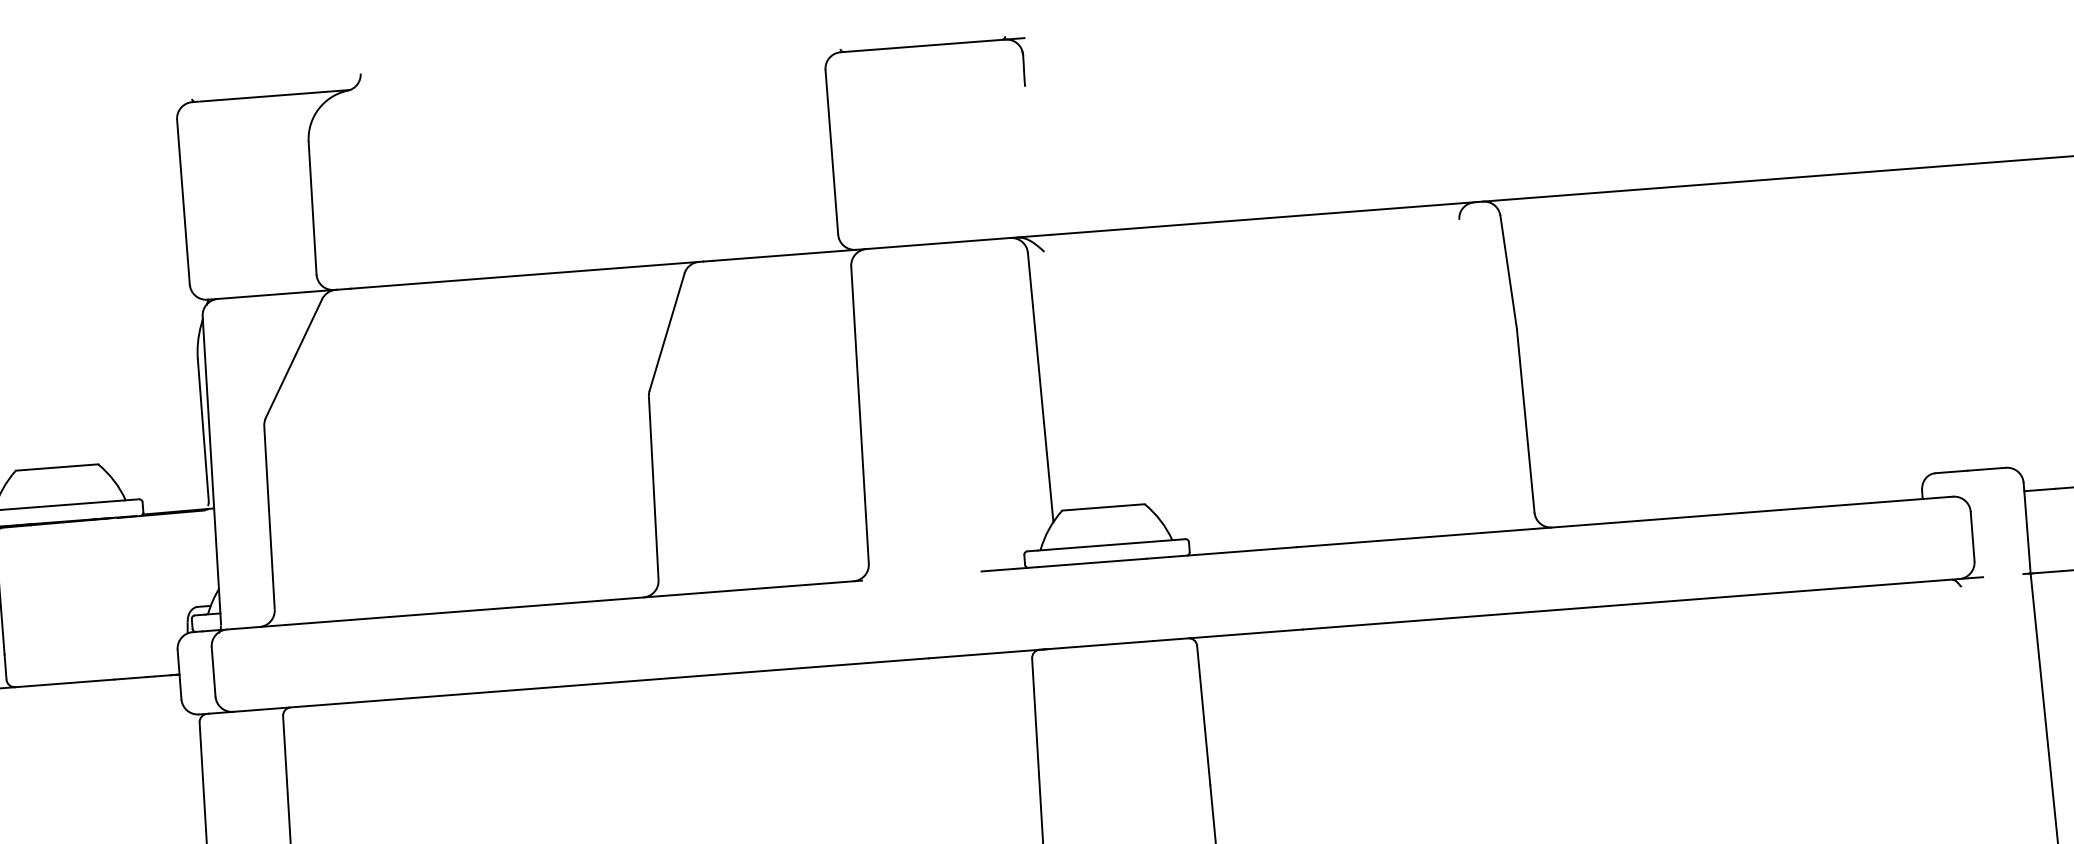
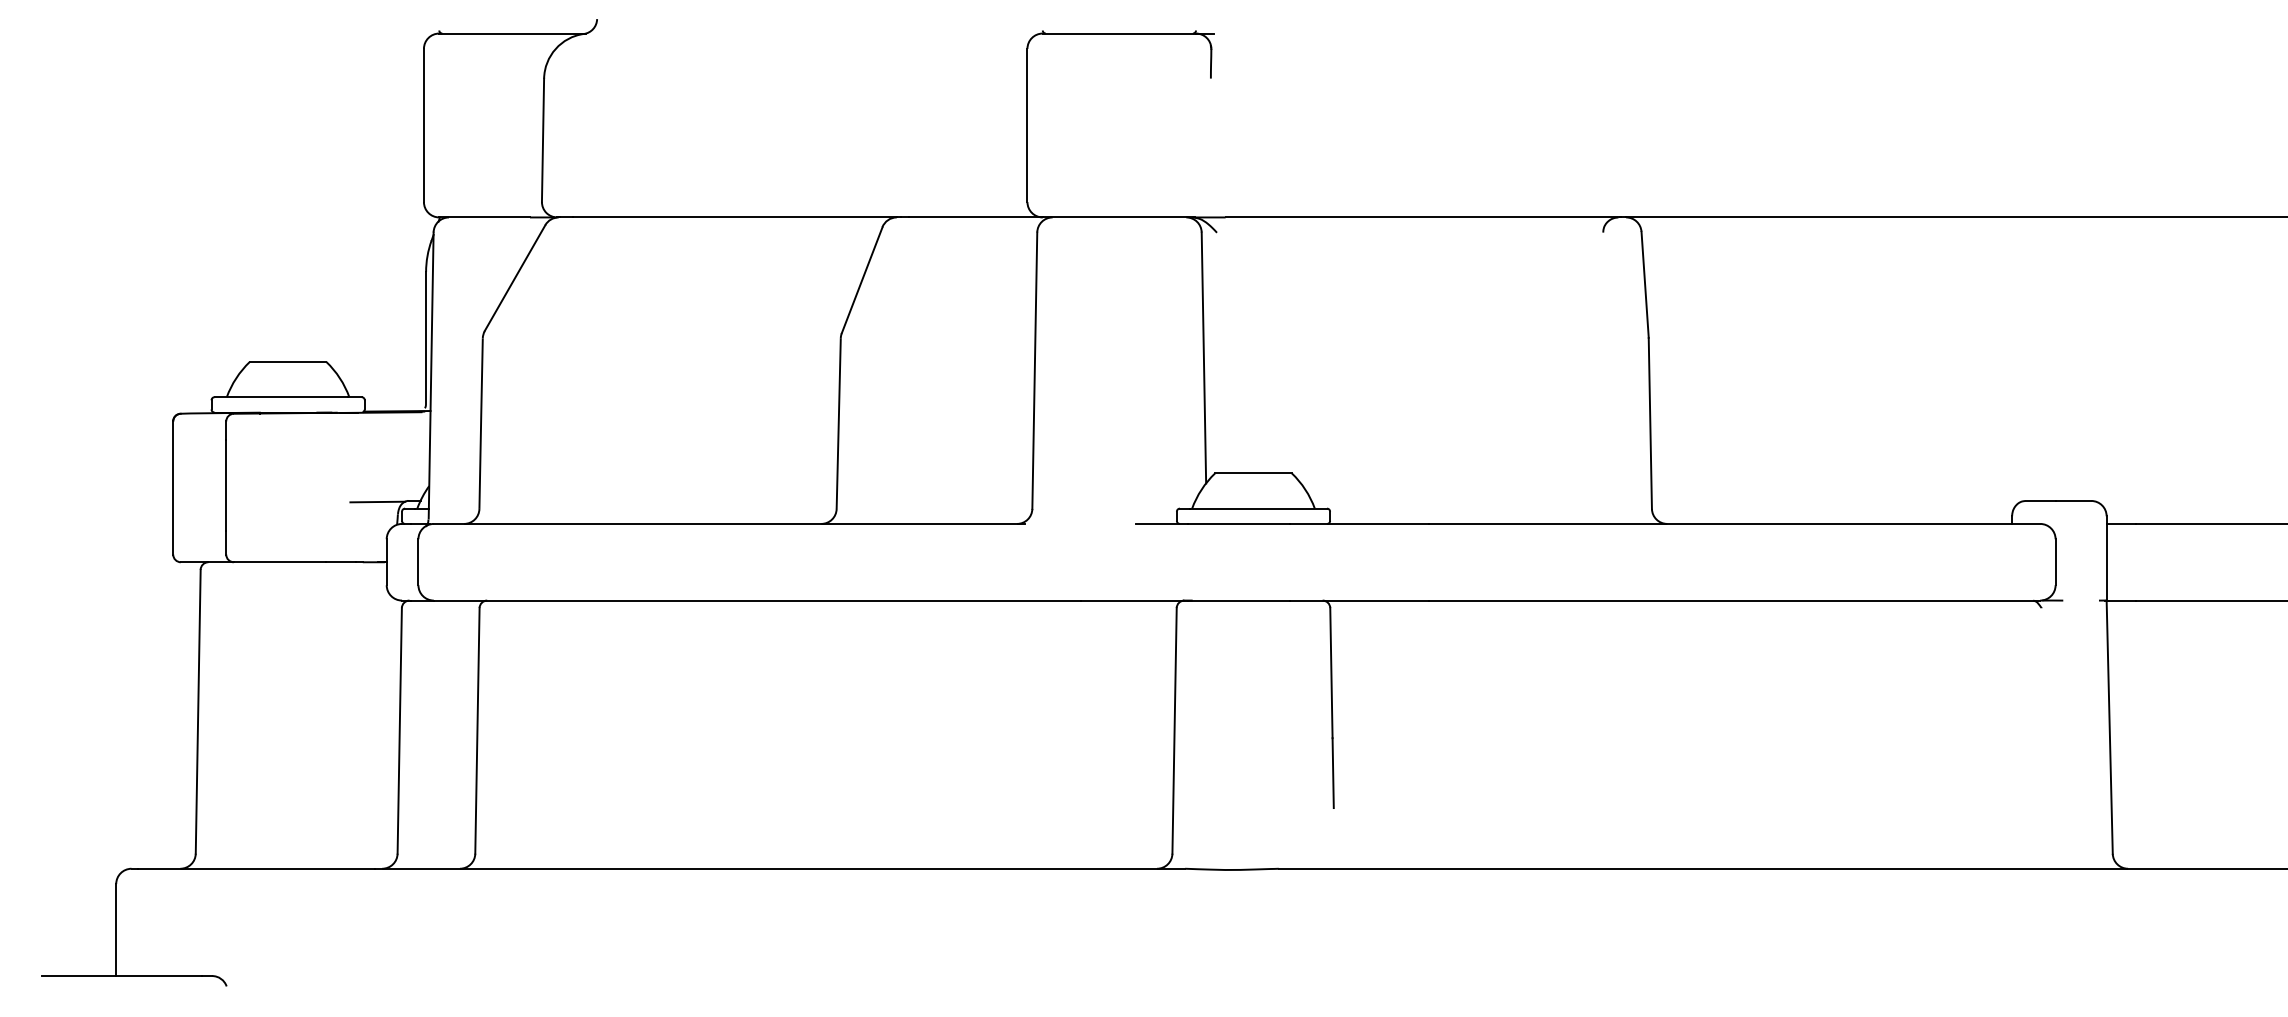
line: (164, 610) -> (377, 501), added

